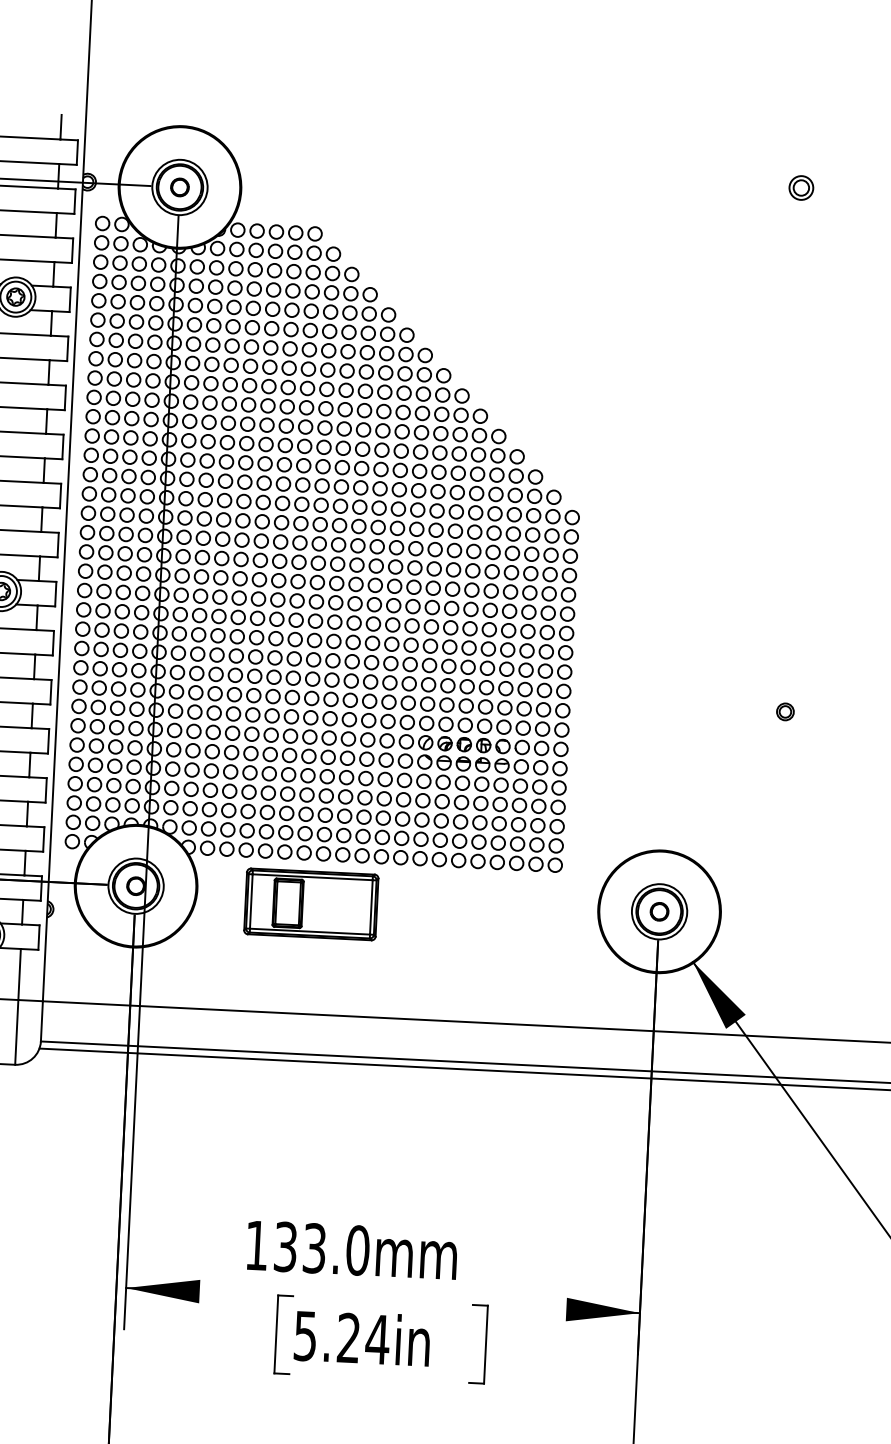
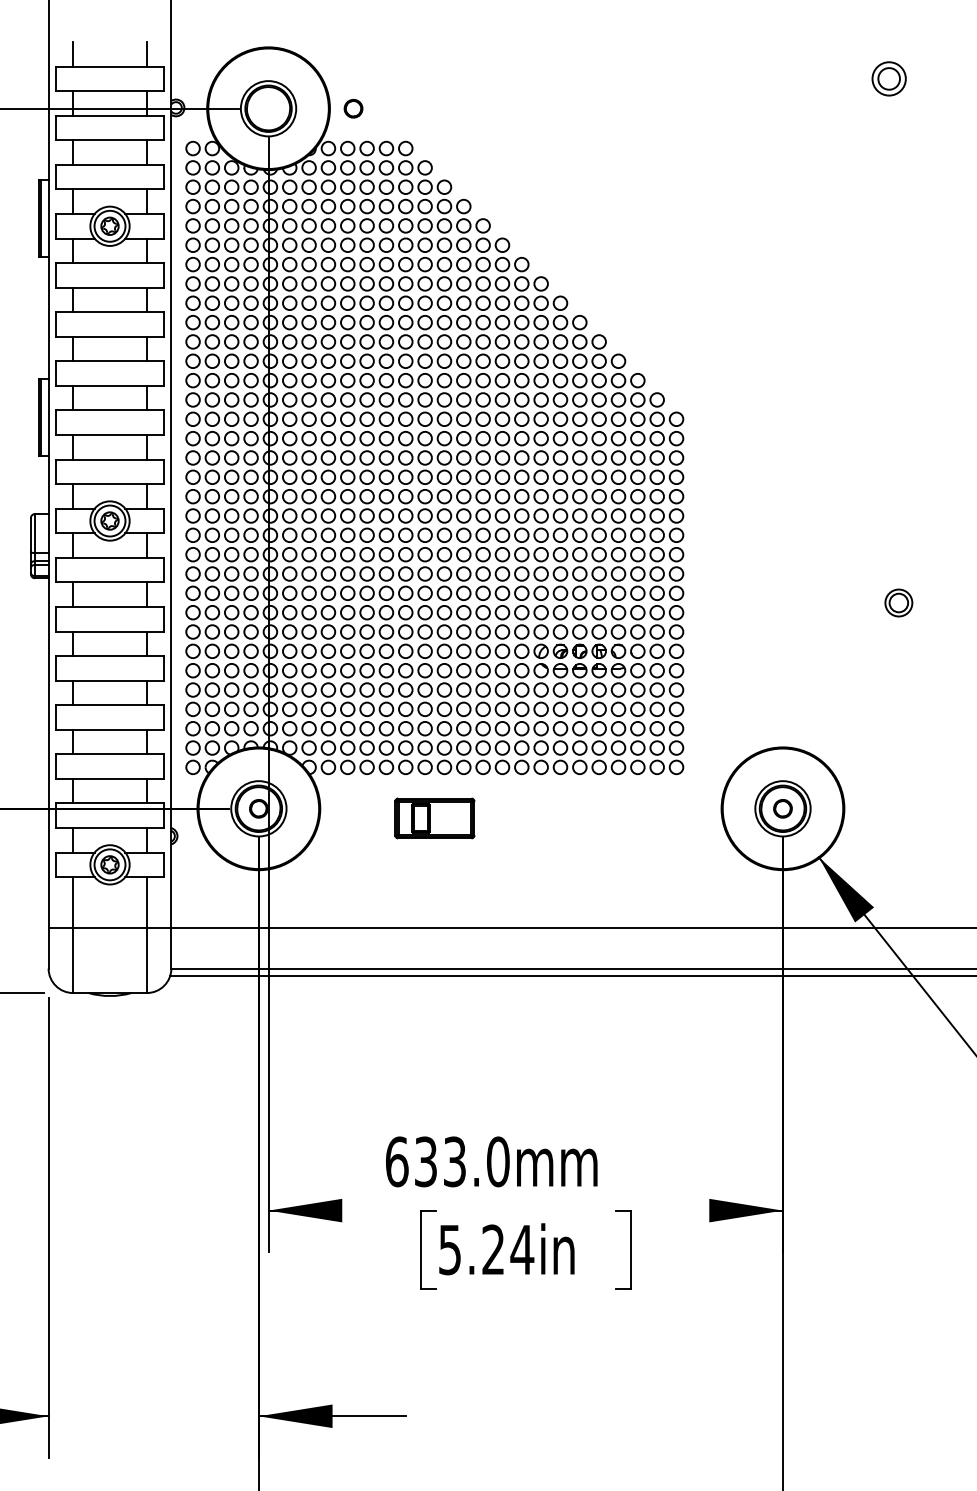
part: (179, 187) -> (353, 108), moved
part: (801, 187) -> (889, 78), size x1.4
part: (785, 711) -> (898, 602), size x1.6
part: (311, 904) -> (434, 818), size x0.6
text: (257, 1245) -> (397, 1161), 133.0mm -> 633.0mm

